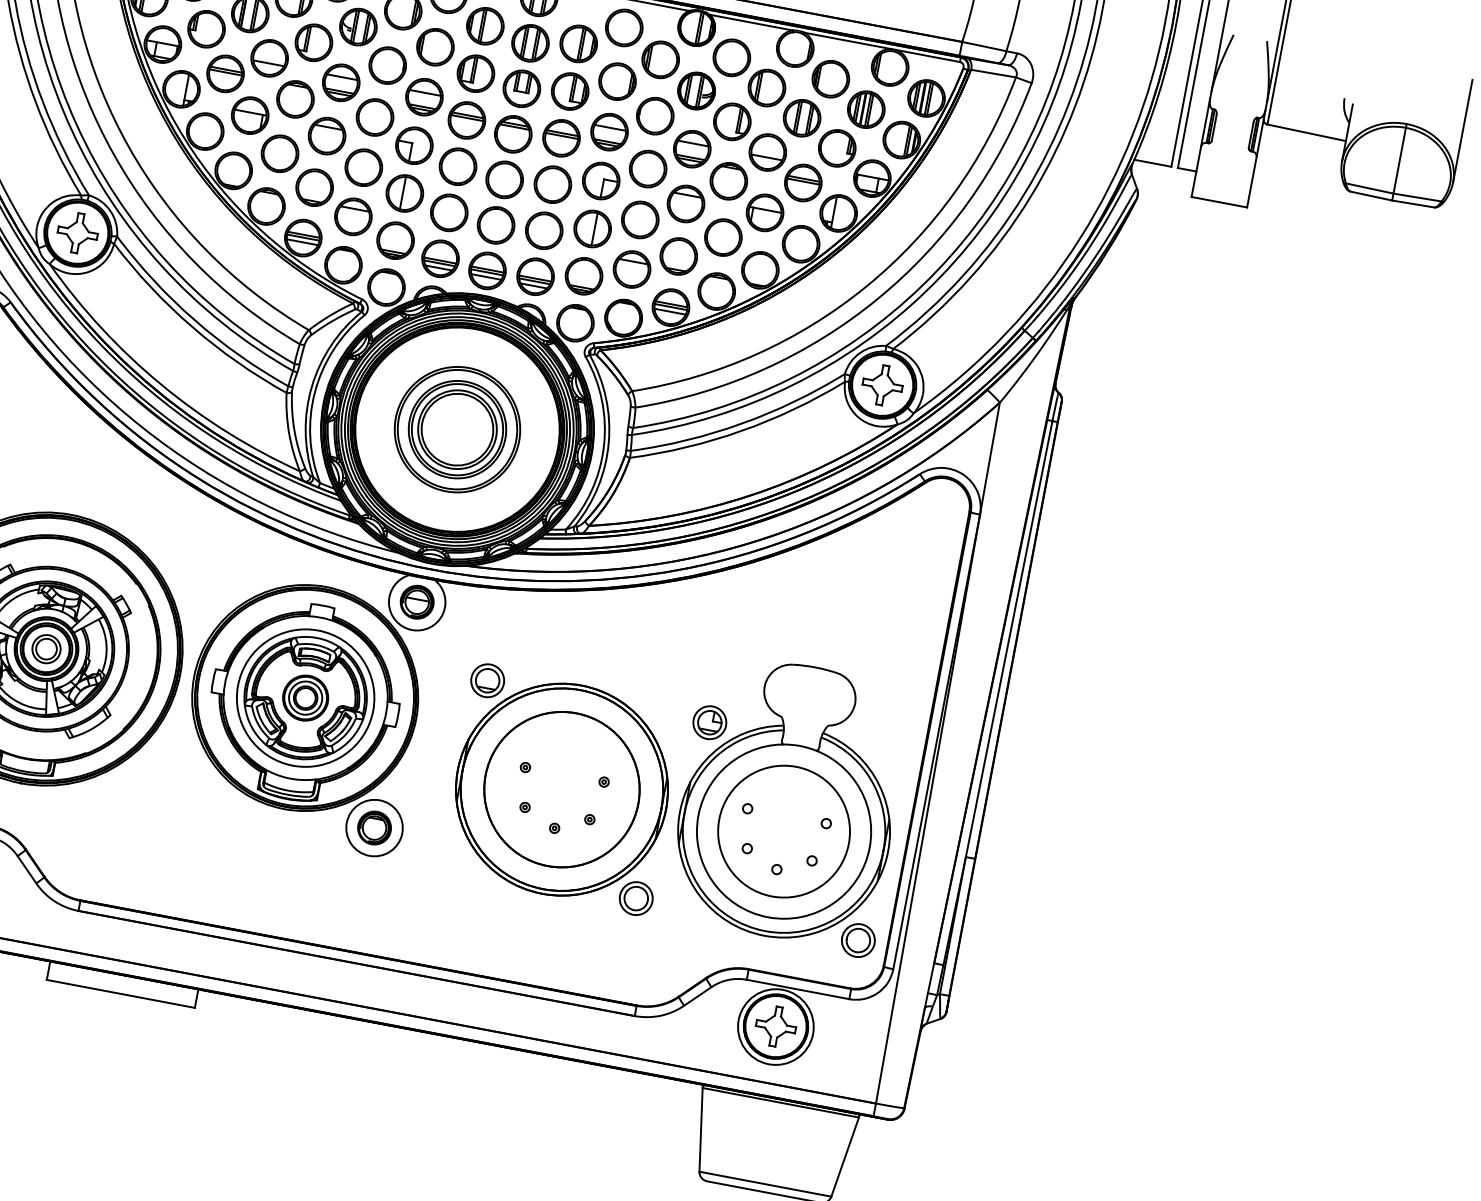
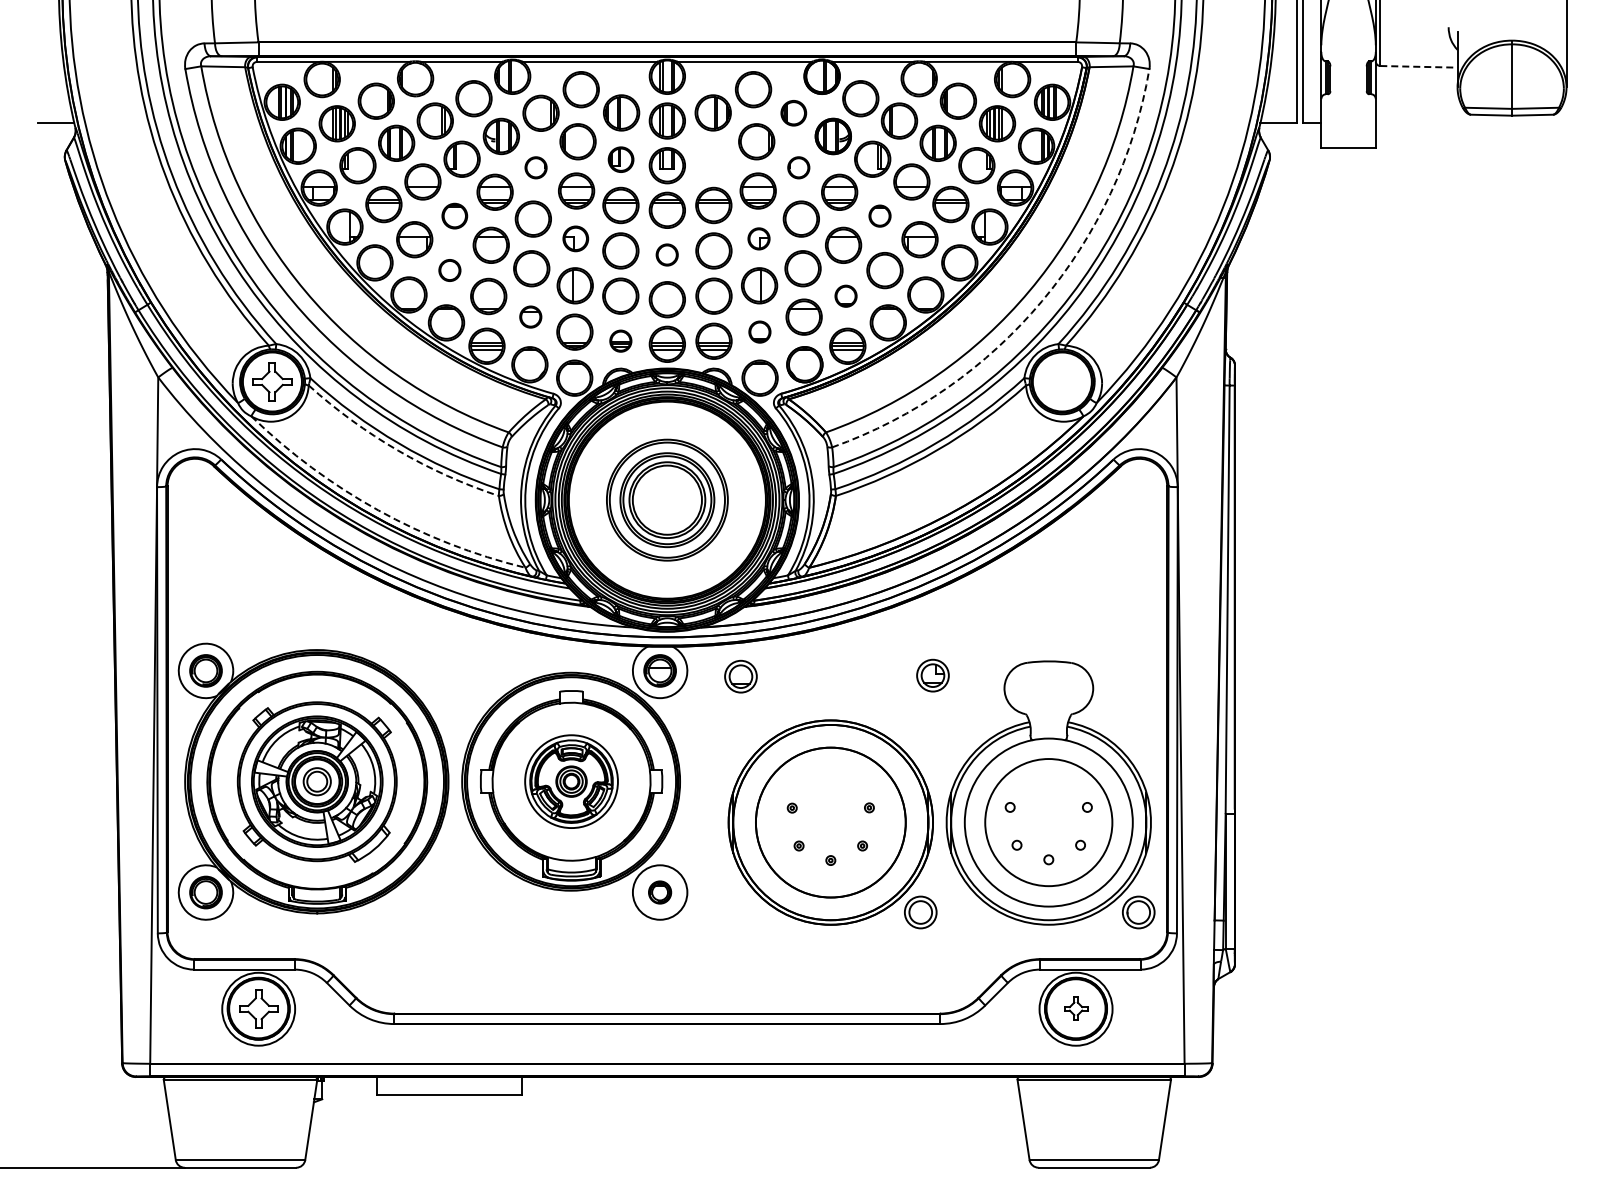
part: (660, 58) -> (793, 112), size x0.7
part: (387, 65) -> (535, 167), size x0.6
part: (475, 73) -> (620, 159), size x0.7
part: (570, 91) -> (713, 159), removed
part: (295, 98) -> (454, 215), size x0.7
part: (655, 115) -> (798, 167), size x0.6
line: (1306, 132) -> (1418, 66), solid -> dashed
part: (414, 145) -> (575, 238), size x0.7
part: (279, 153) -> (449, 270), size x0.6
part: (503, 179) -> (666, 254), size x0.6
part: (600, 180) -> (758, 238), size x0.6
part: (728, 180) -> (879, 215), size x0.6
part: (353, 216) -> (530, 316), size x0.6
part: (678, 255) -> (845, 295), size x0.6
part: (440, 257) -> (620, 340), size x0.6
part: (583, 275) -> (759, 331), size x0.6
arc: (877, 299) -> (1042, 301), solid -> dashed
arc: (193, 327) -> (398, 450), solid -> dashed
arc: (161, 384) -> (378, 510), solid -> dashed
part: (882, 384) -> (1062, 381), removed
part: (487, 680) -> (740, 676), moved
part: (305, 697) -> (571, 781), size x0.7
part: (709, 722) -> (932, 675), moved
part: (373, 827) -> (659, 892), size x0.7
part: (775, 1026) -> (1075, 1008), size x0.6

